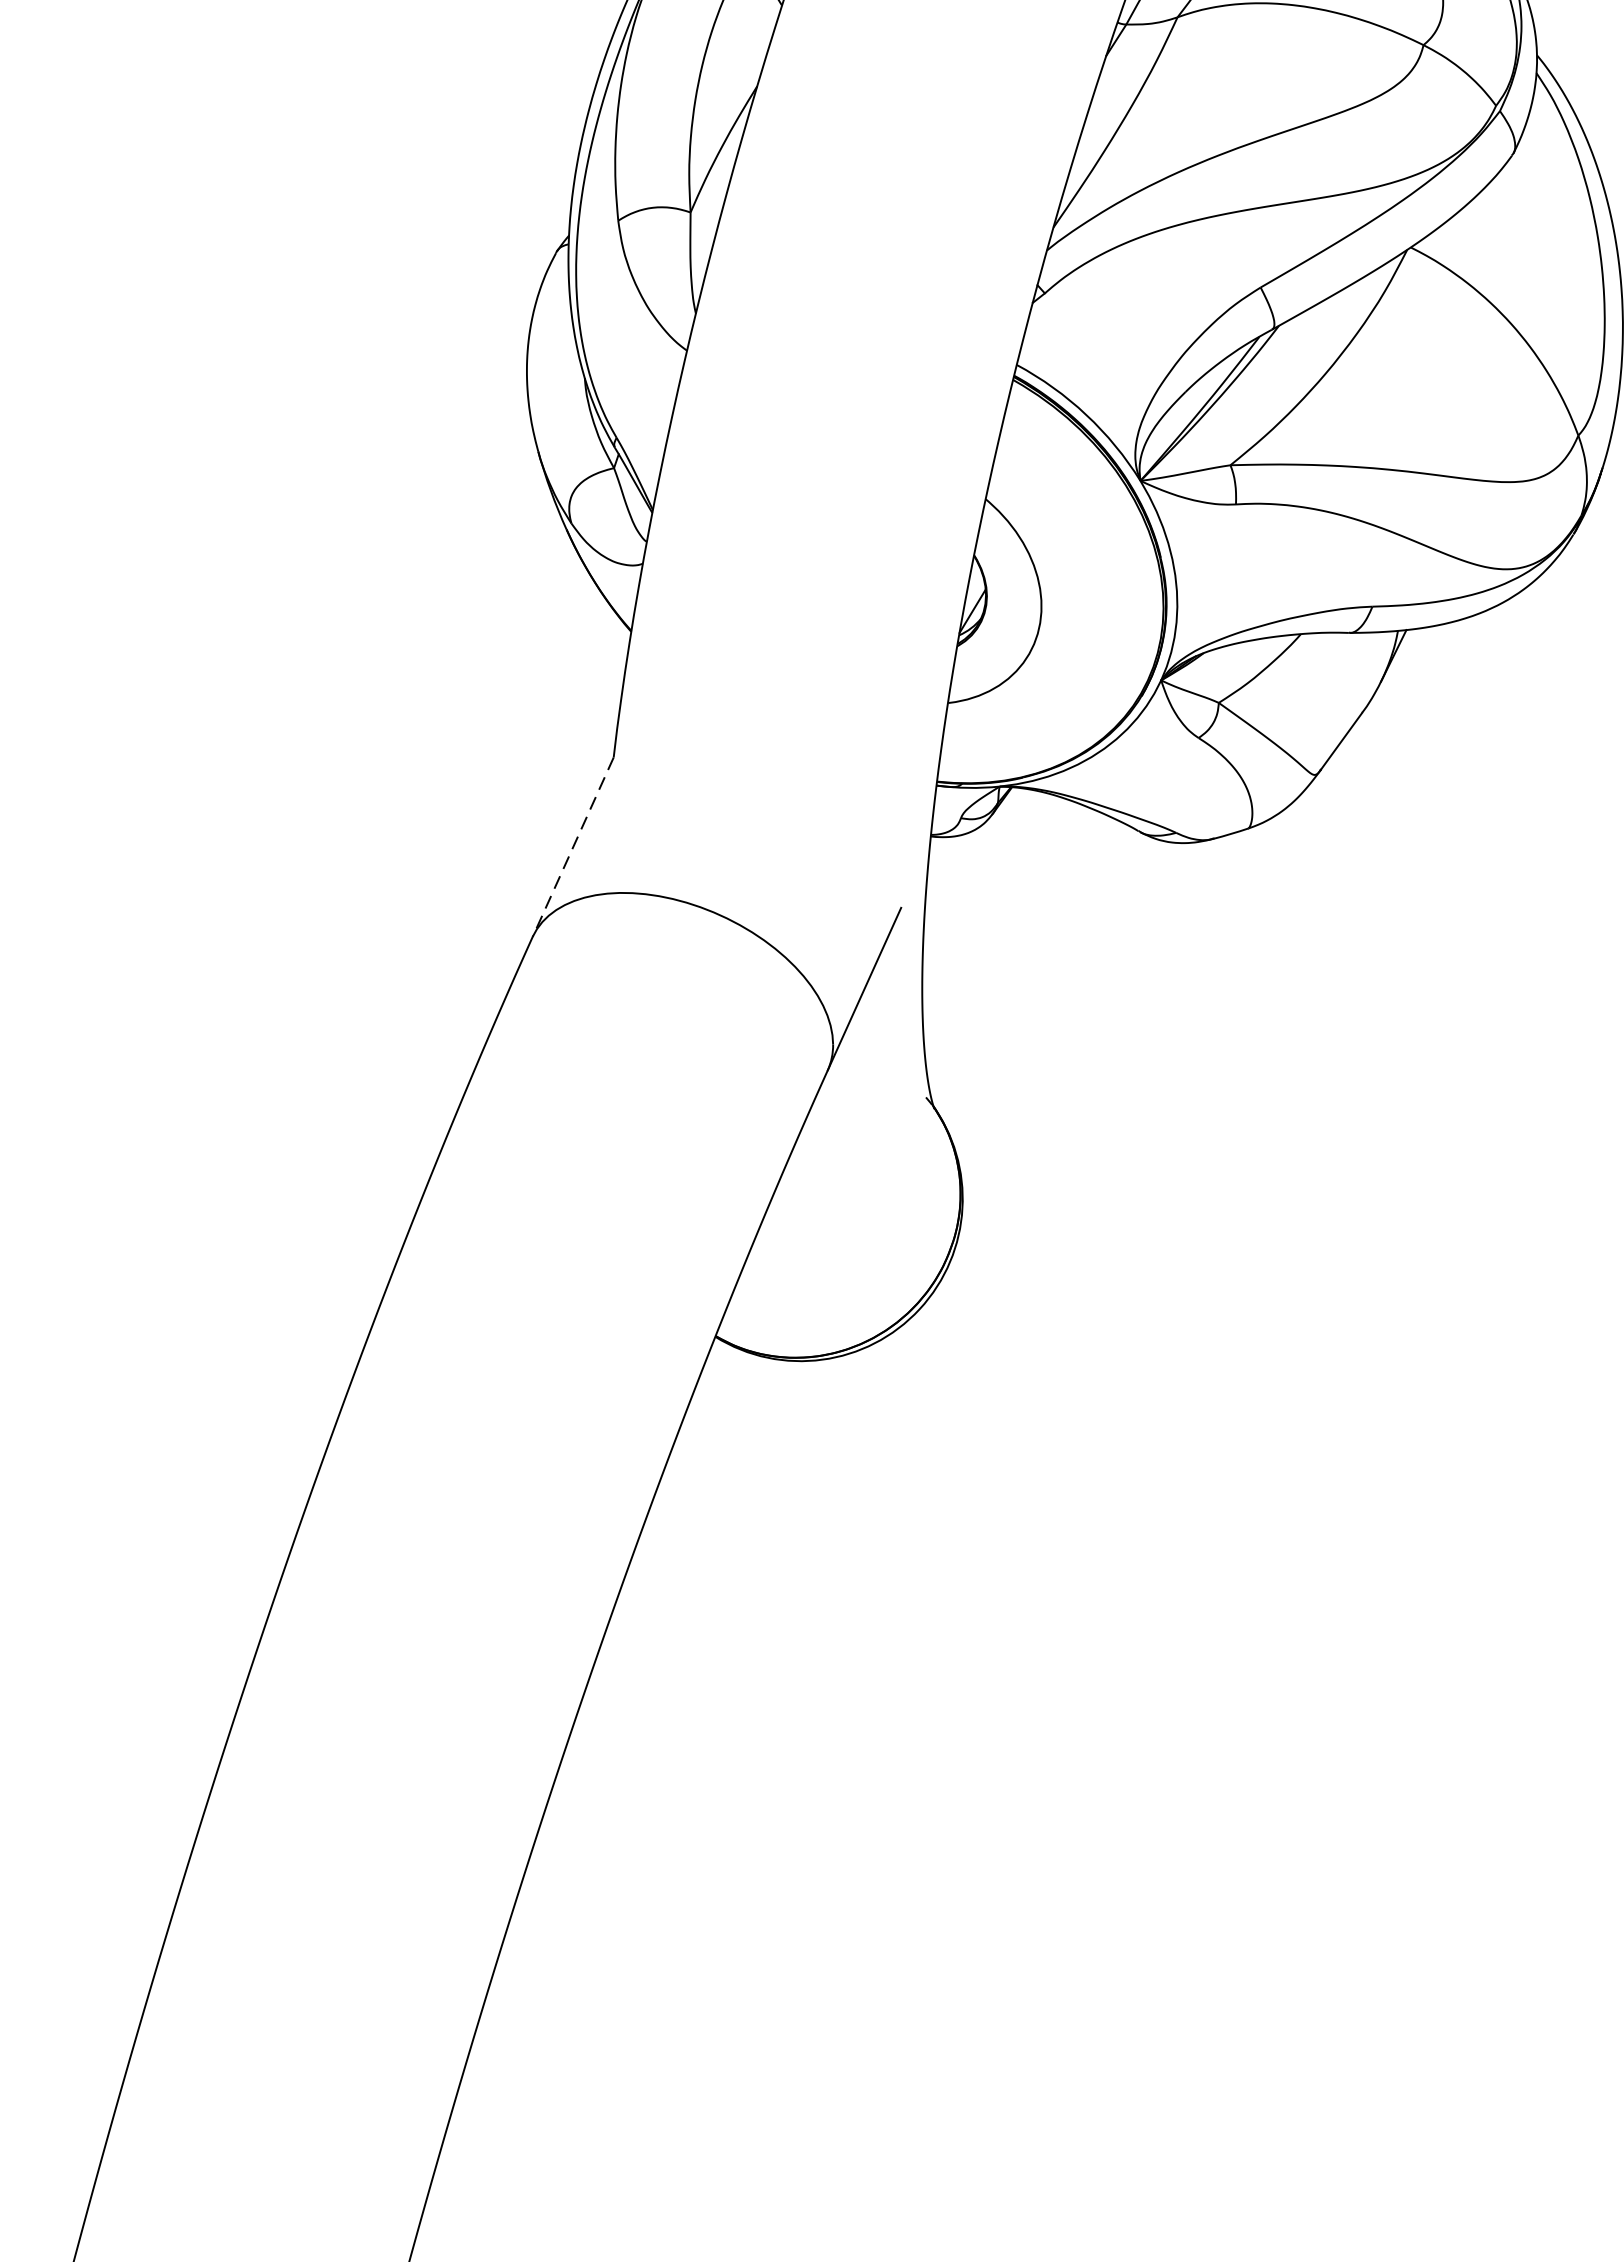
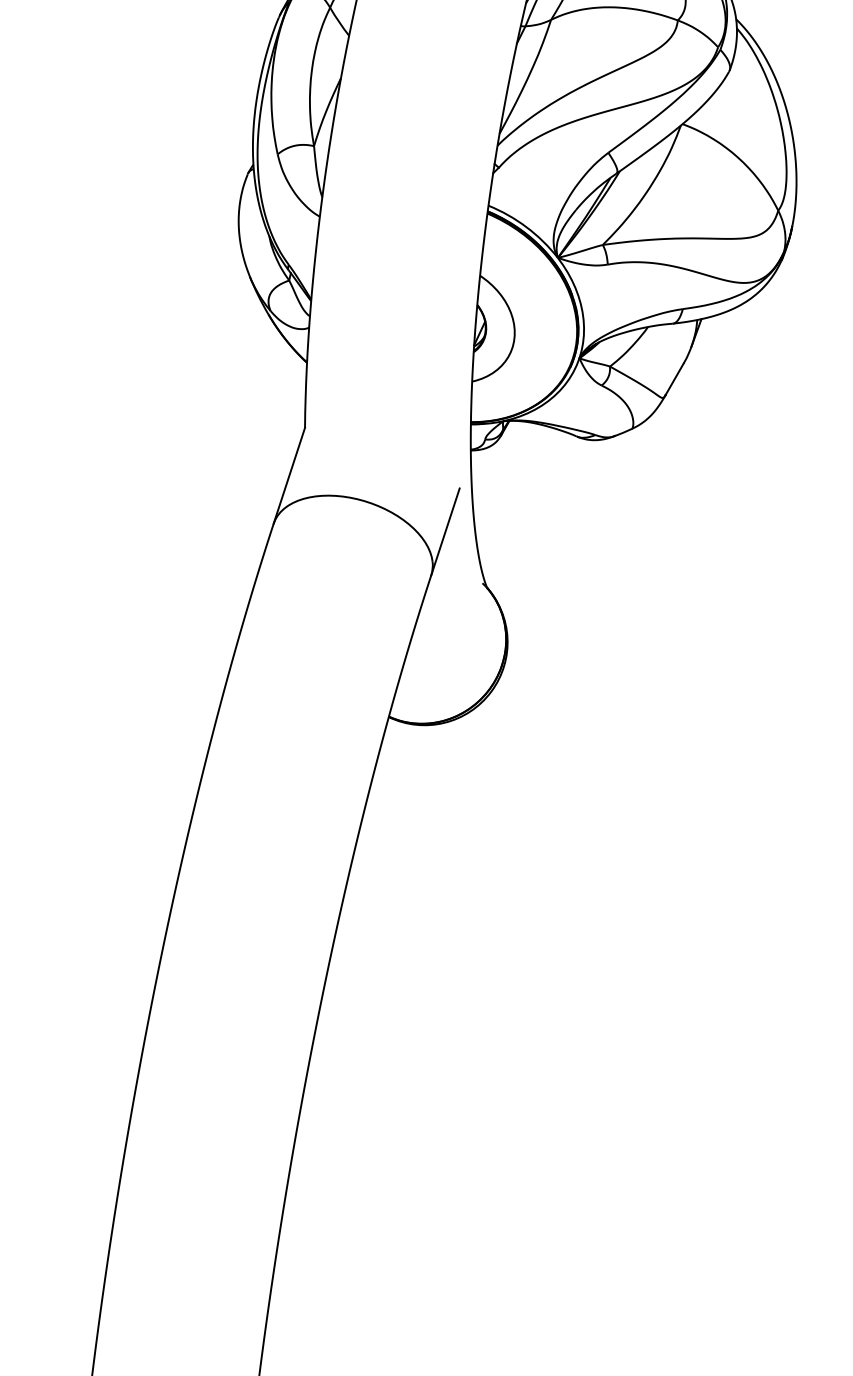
line: (573, 848) -> (289, 476), dashed -> solid

